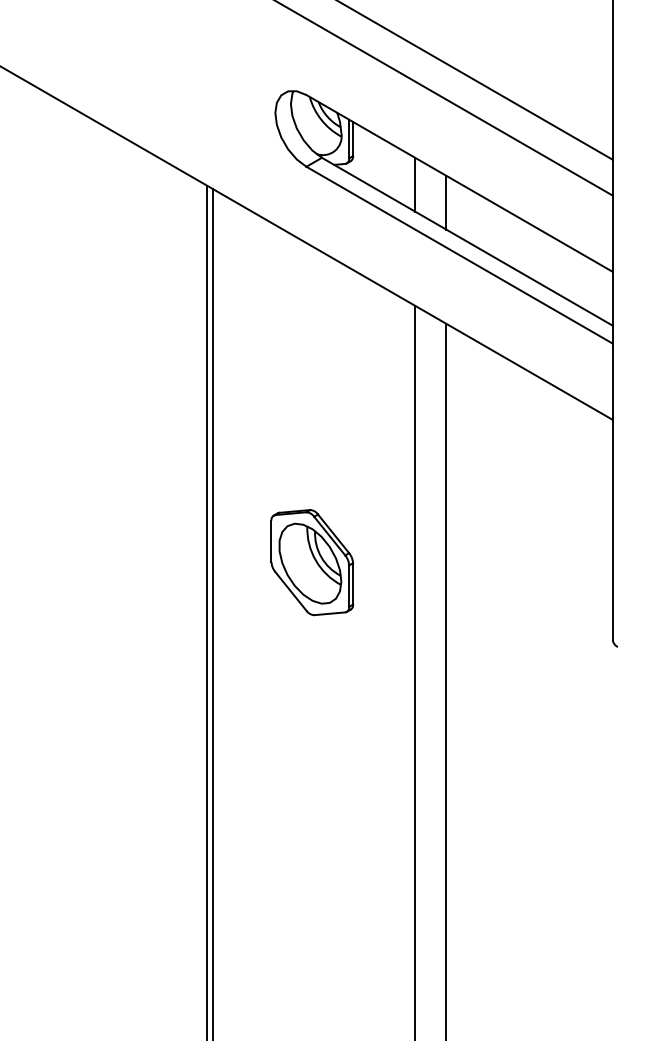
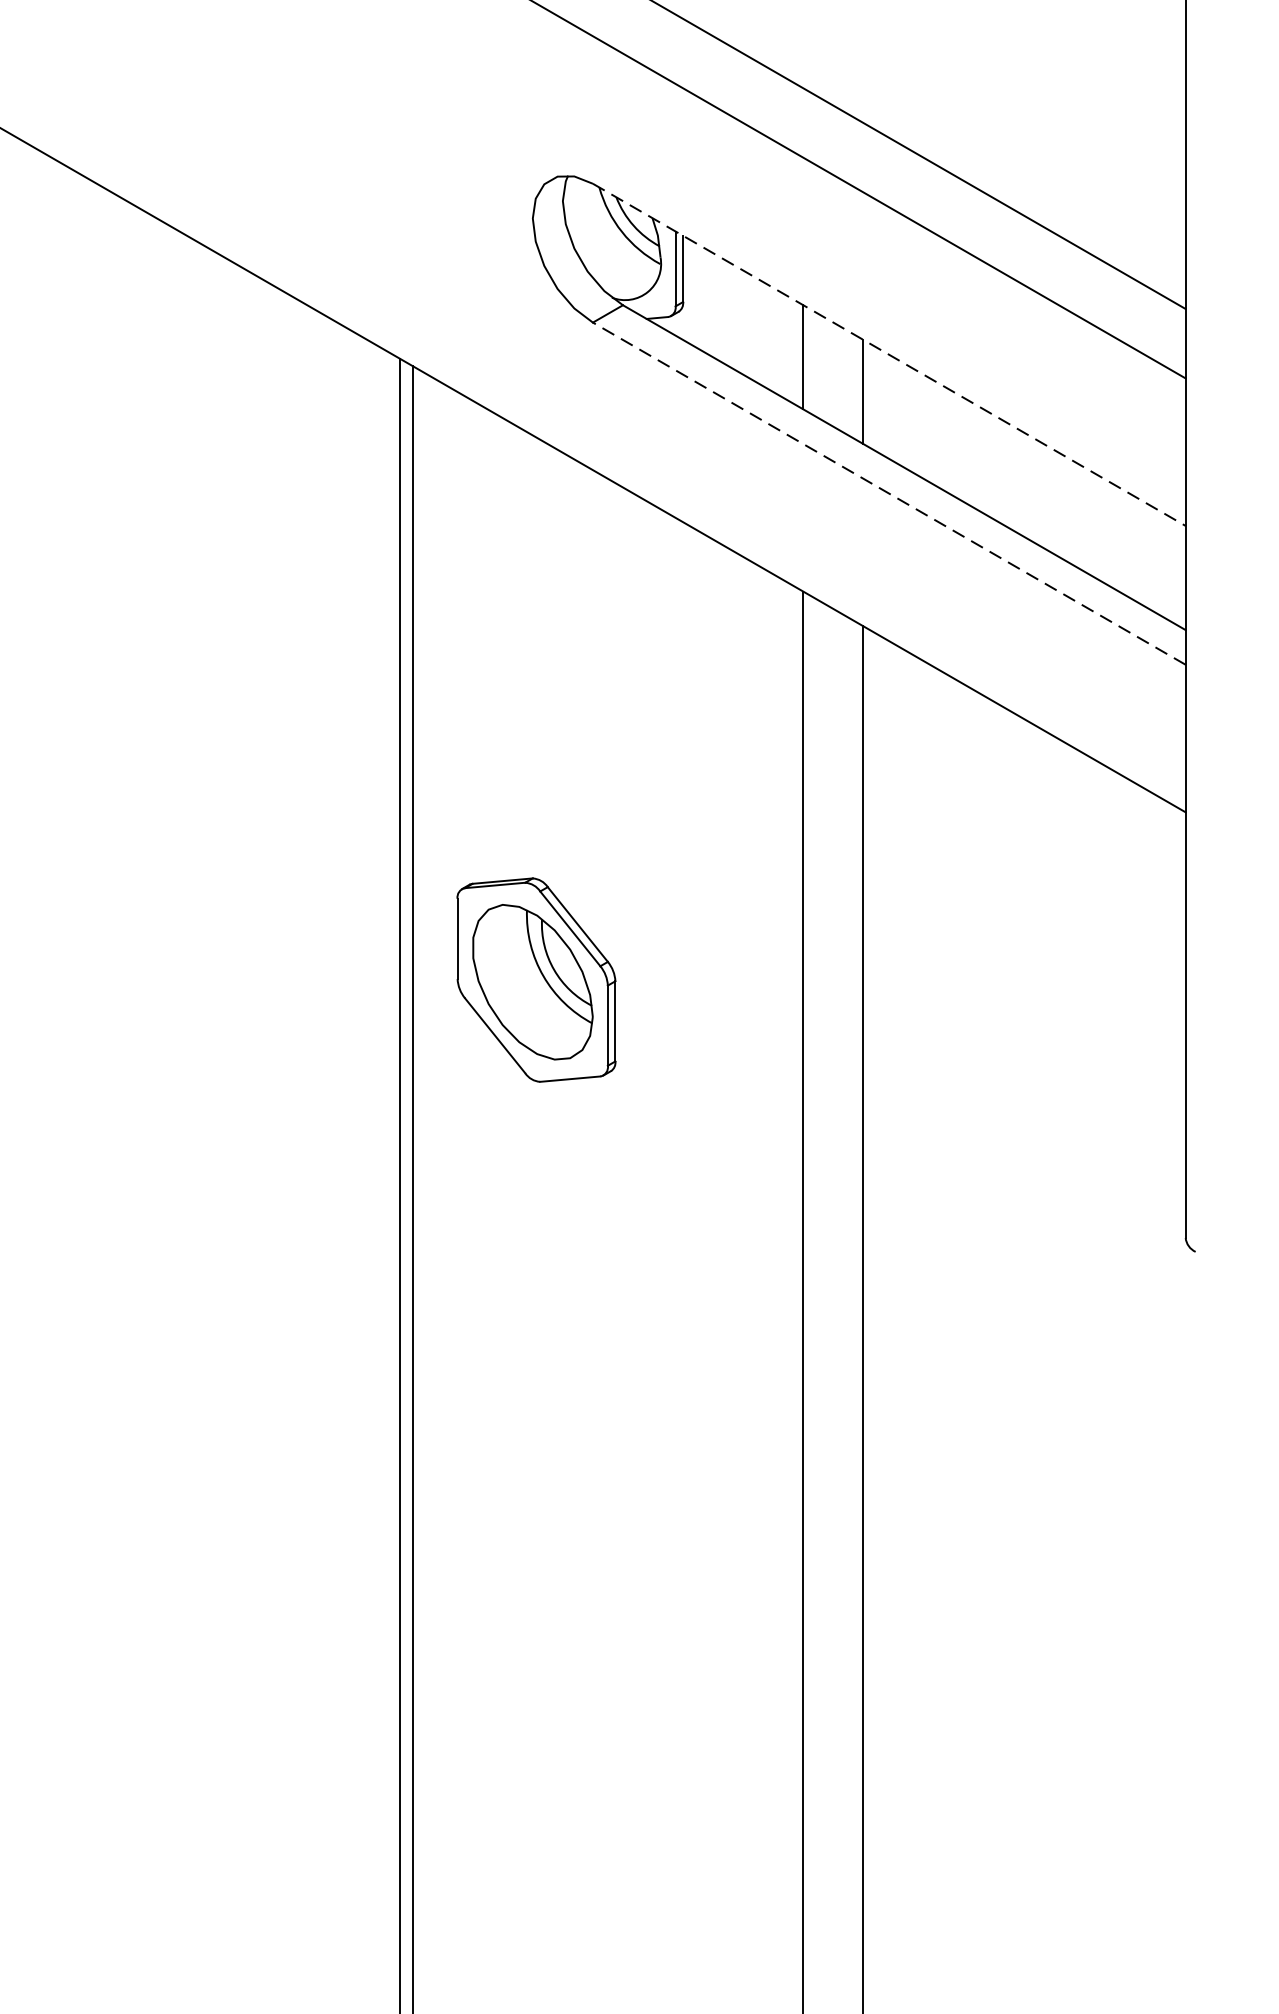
line: (459, 183) -> (889, 354), solid -> dashed
line: (459, 255) -> (889, 494), solid -> dashed
part: (312, 562) -> (536, 979), moved

